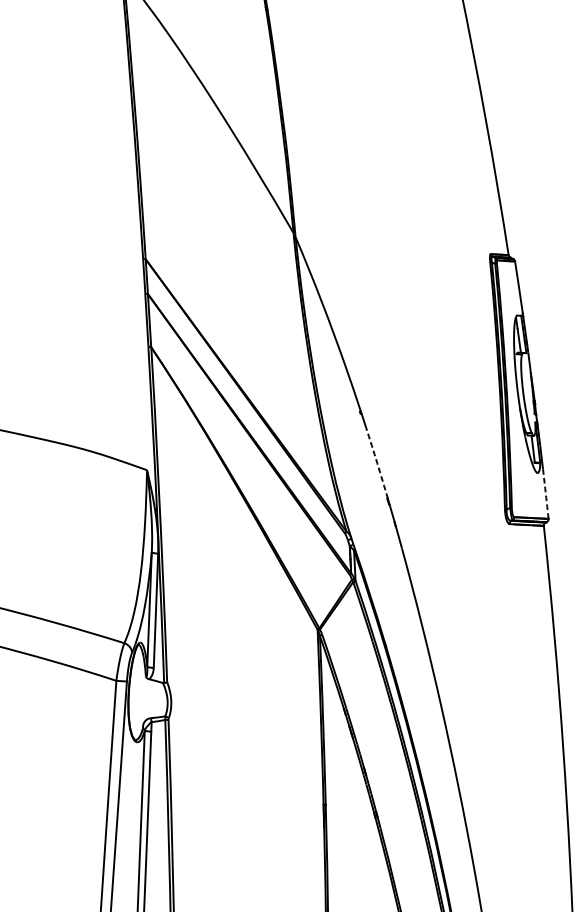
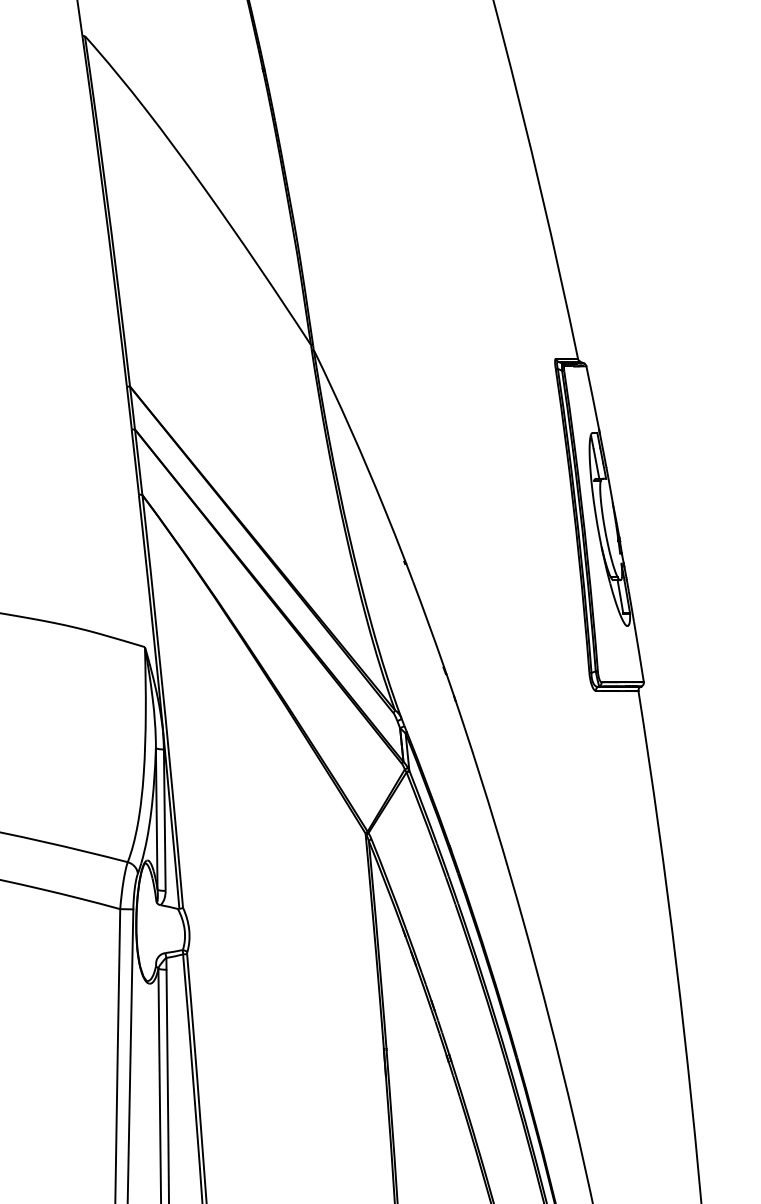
arc: (376, 463) -> (428, 624), dashed -> solid
arc: (545, 494) -> (638, 652), dashed -> solid

